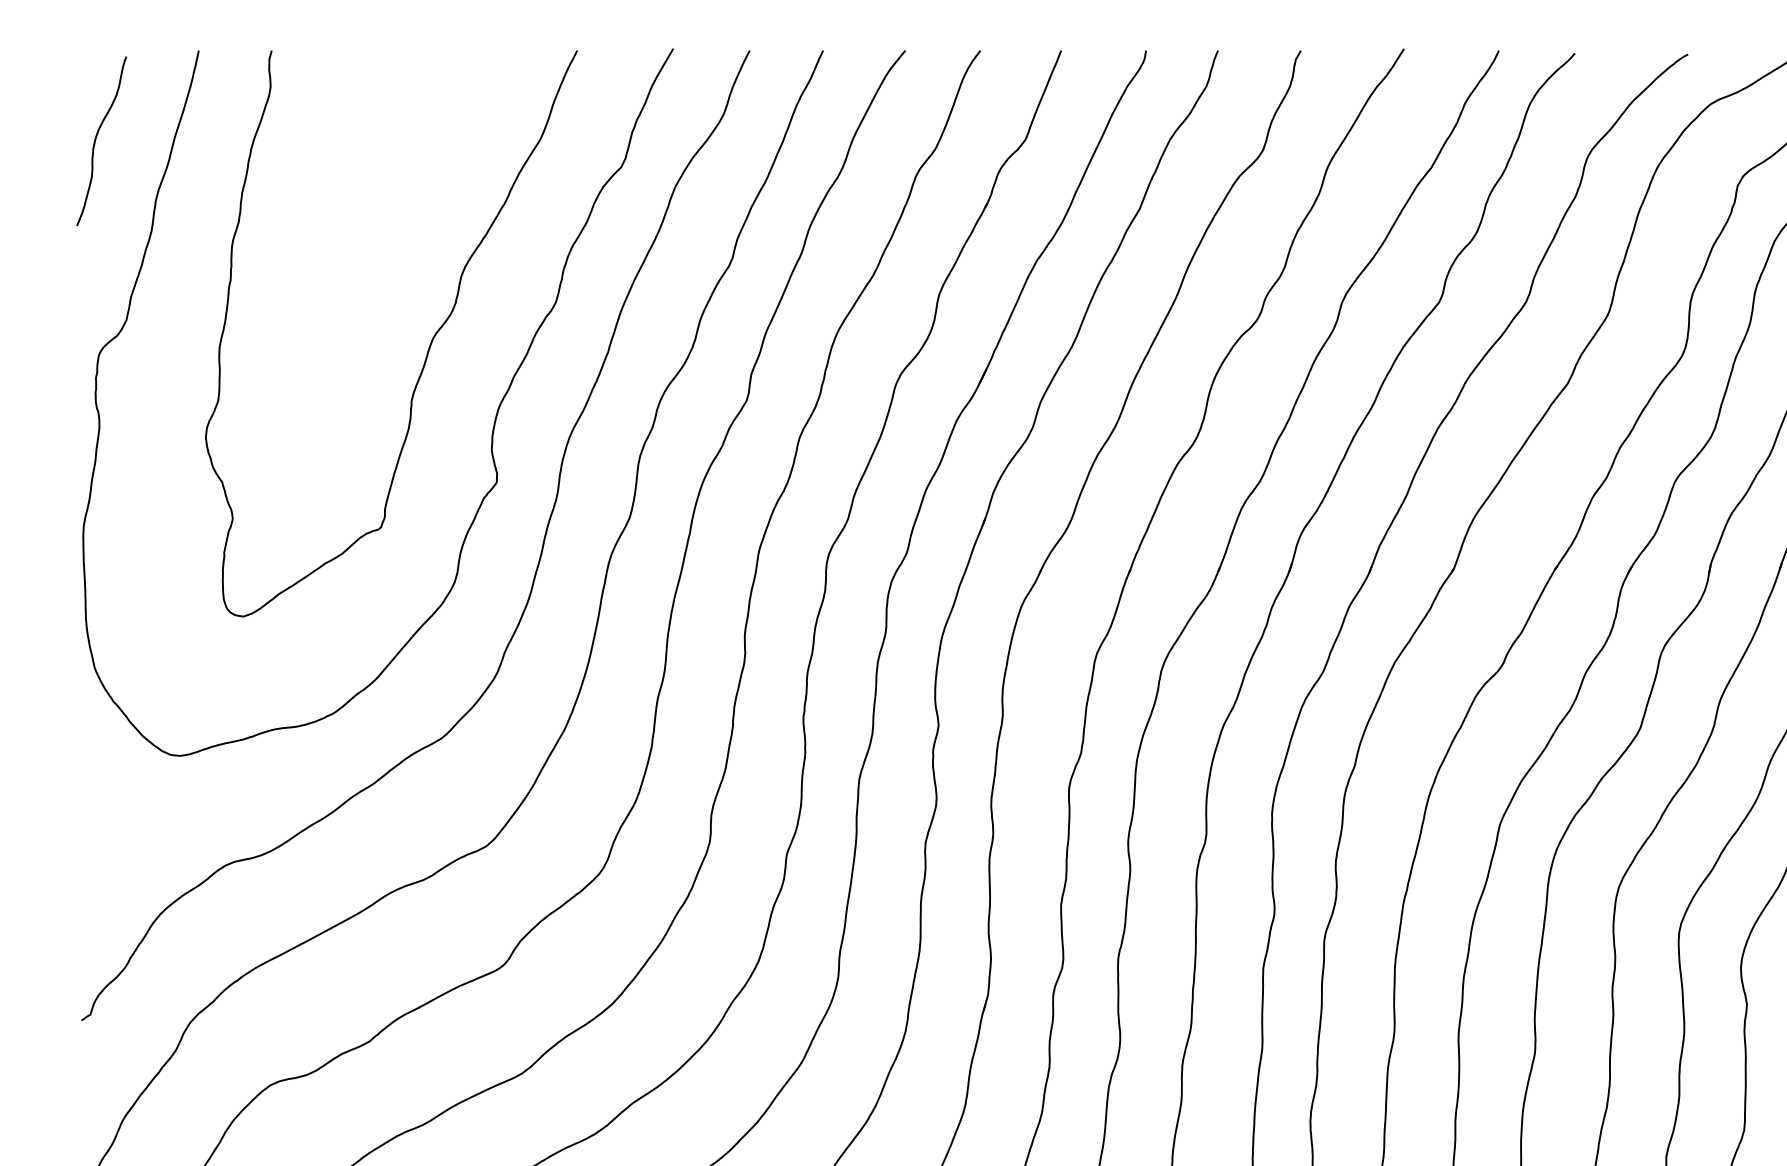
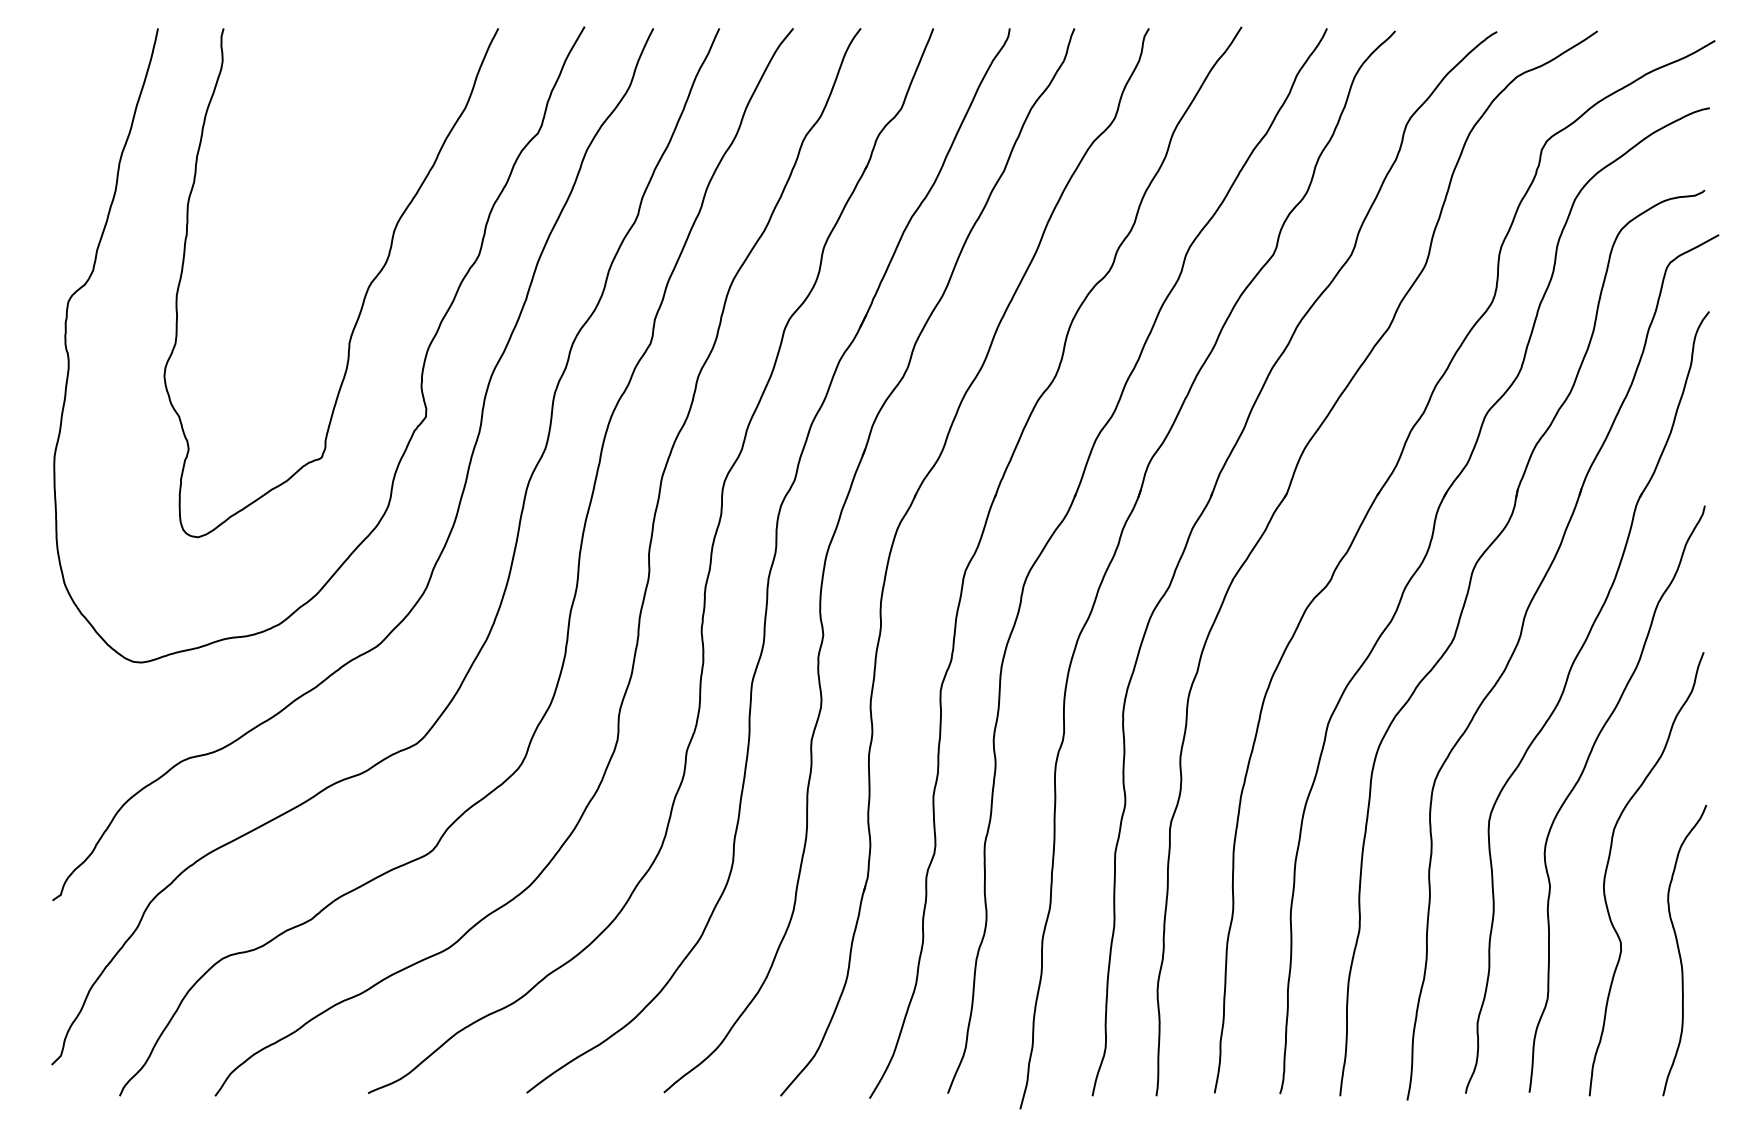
curve: (96, 138) -> (66, 107), removed

